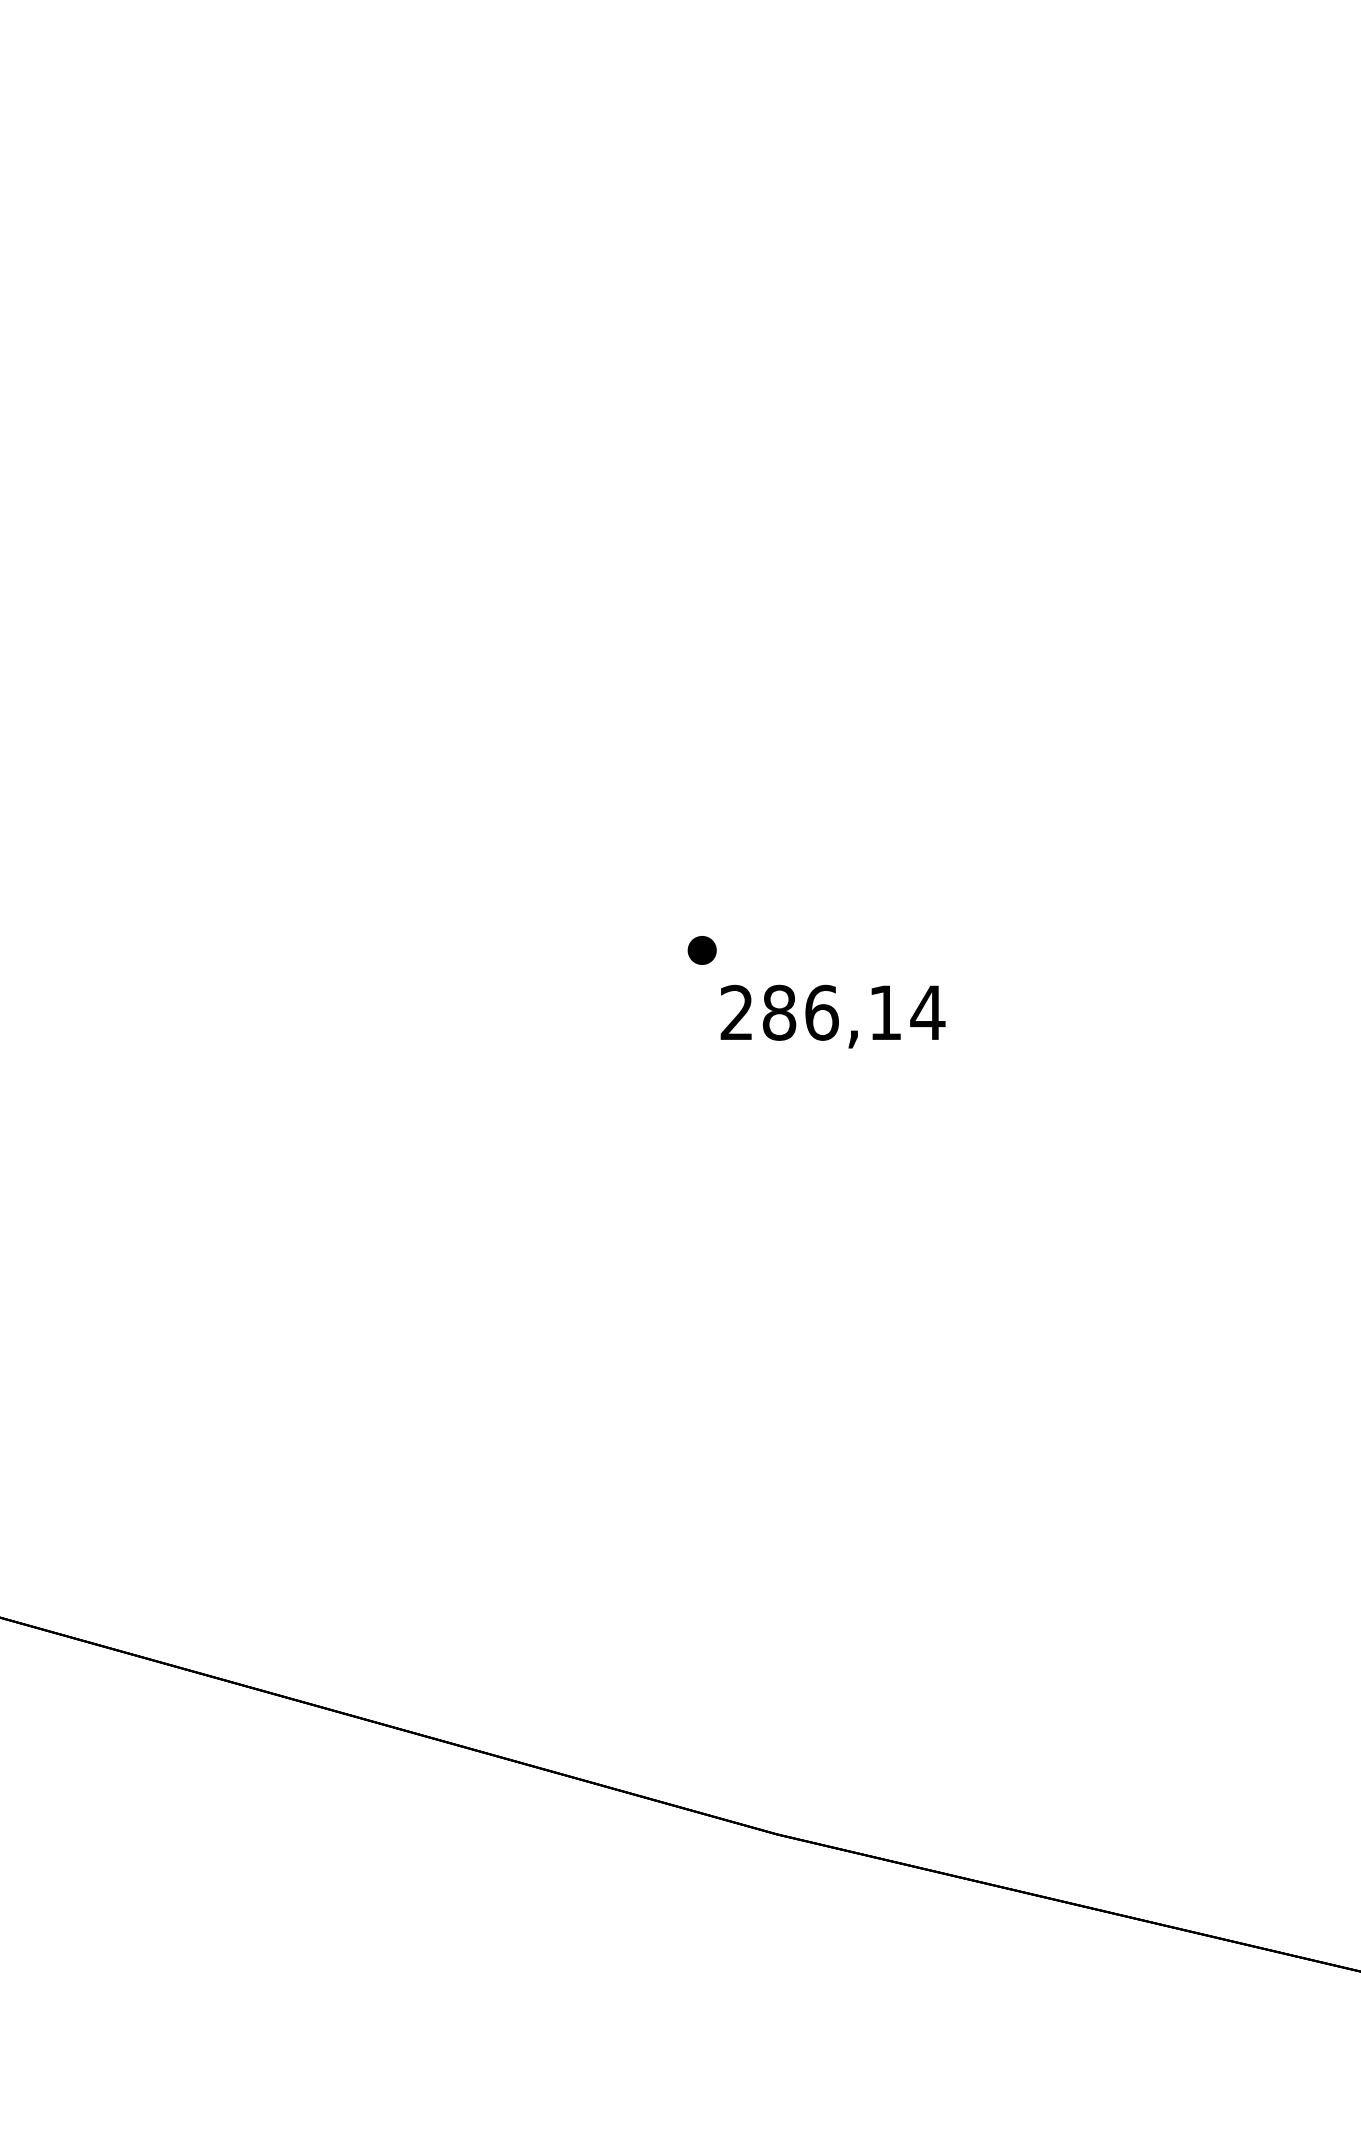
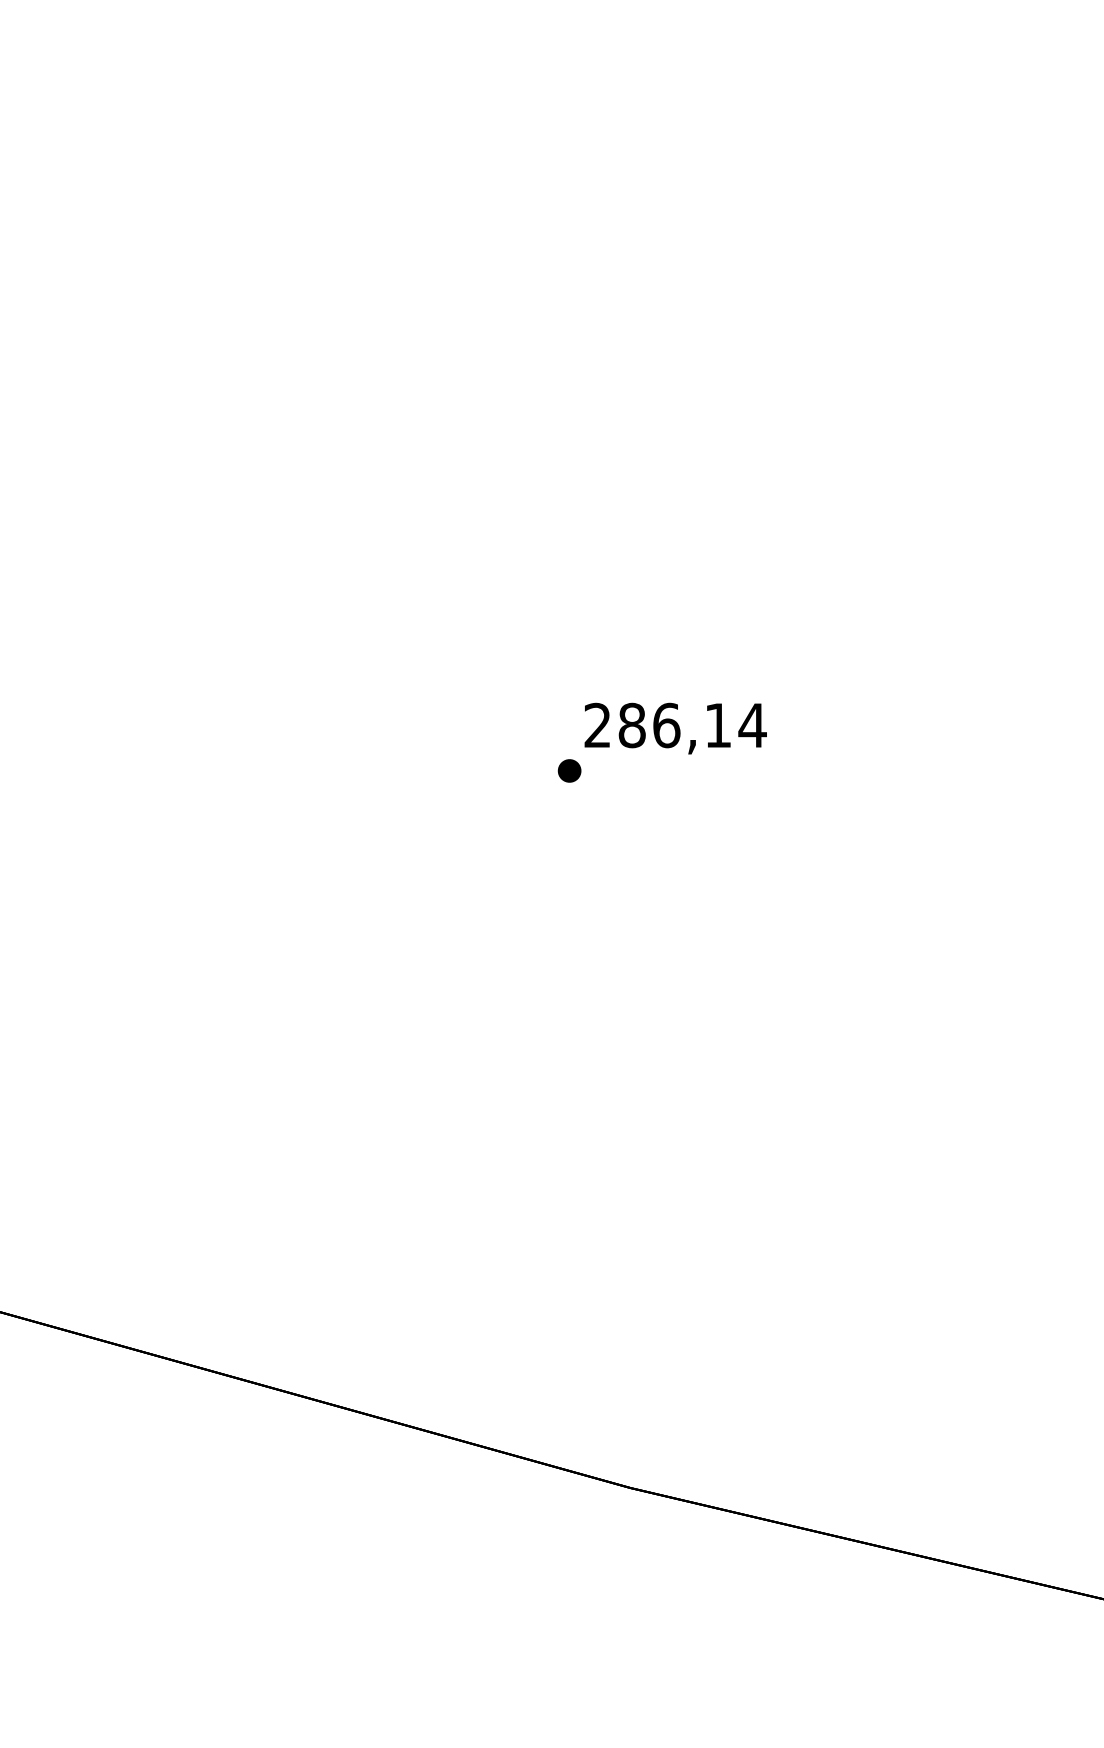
text: (832, 1016) -> (675, 728), moved

